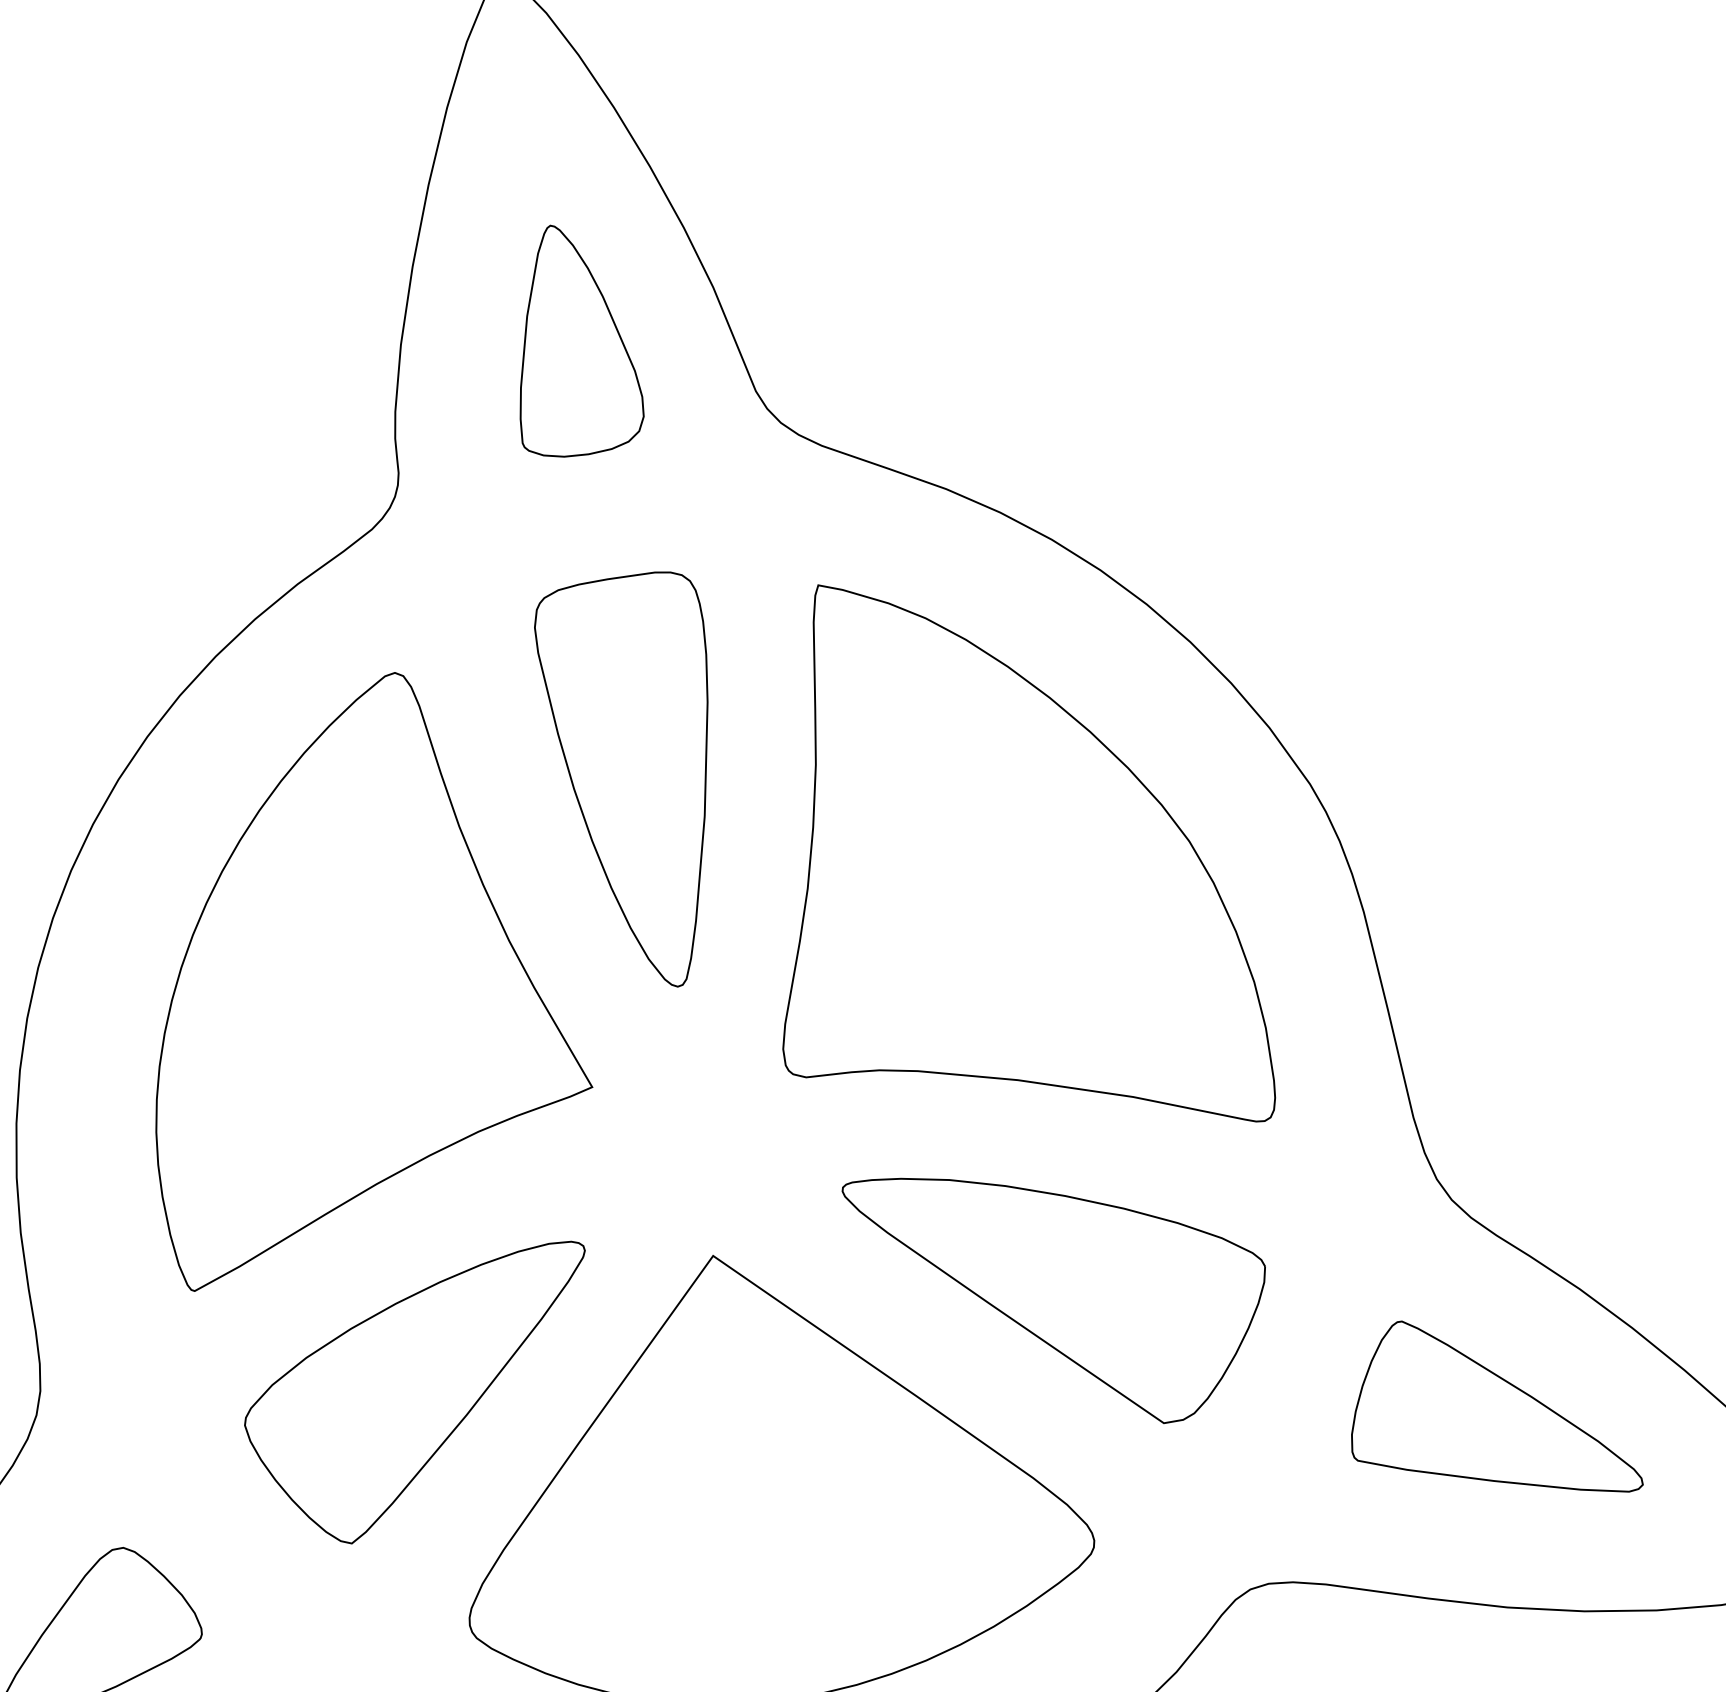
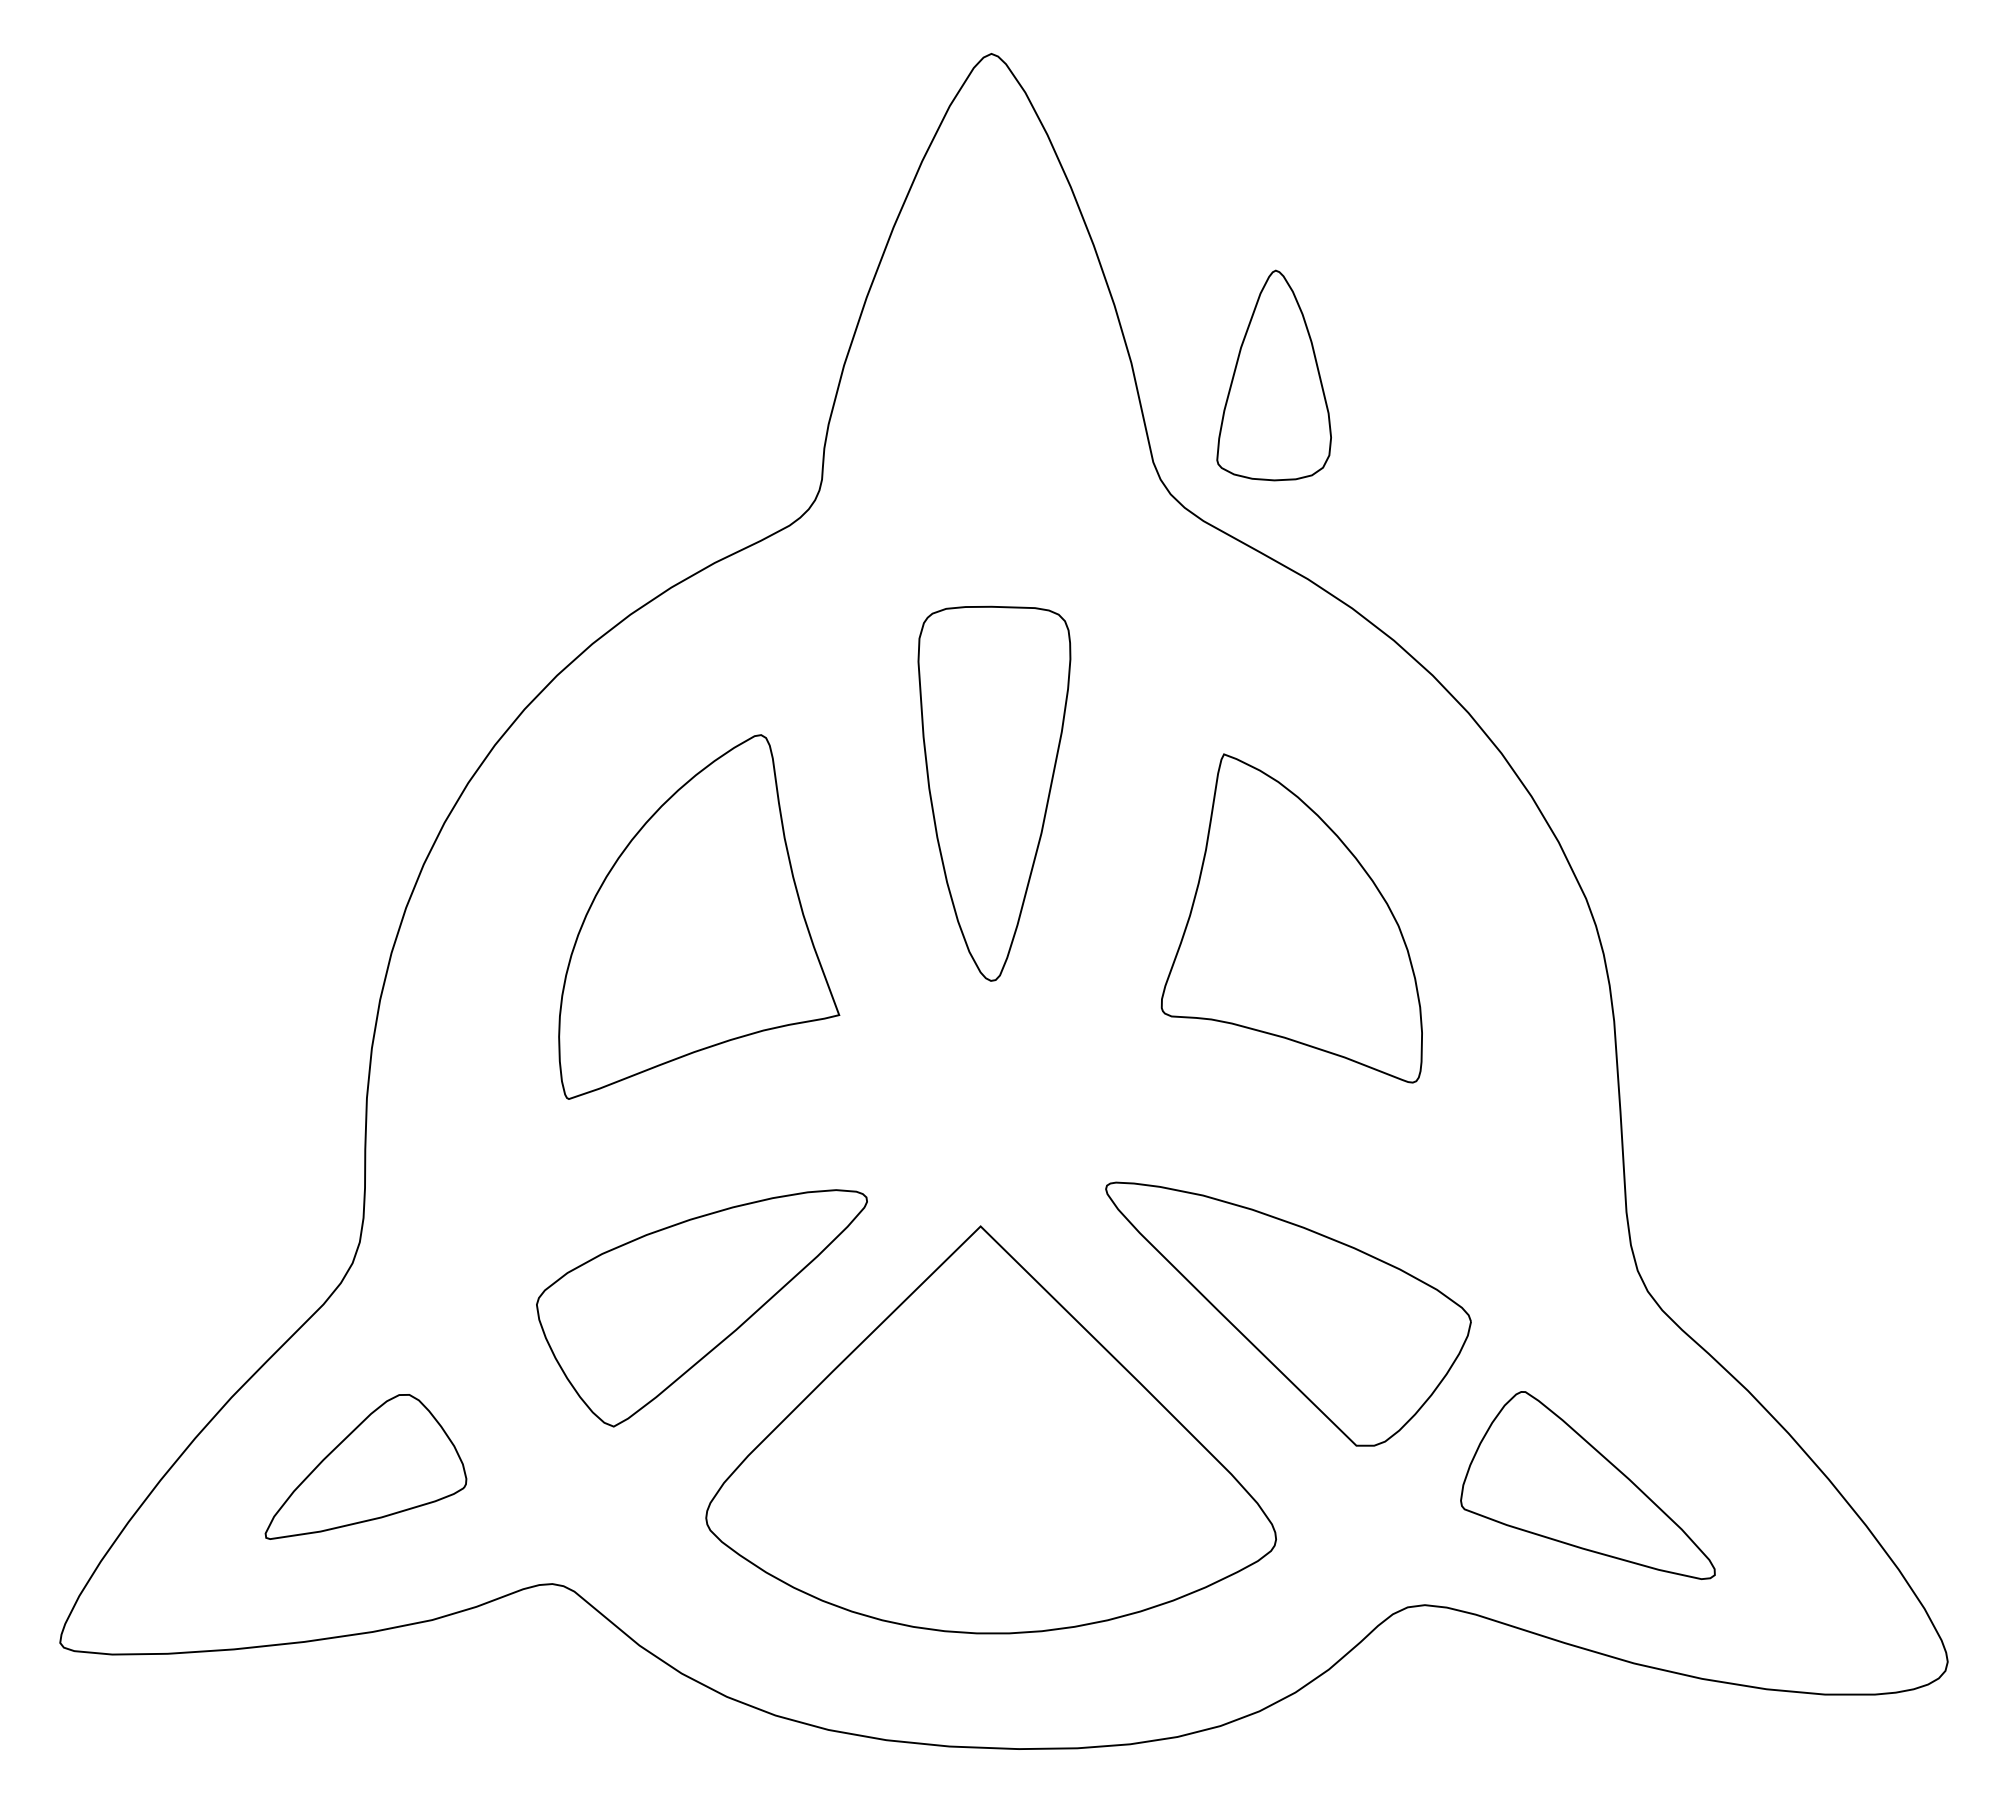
part: (567, 340) -> (1273, 375), moved
part: (993, 861) -> (1291, 918), size x0.6
part: (348, 971) -> (699, 916), size x0.7
part: (1487, 1411) -> (1587, 1485), moved

